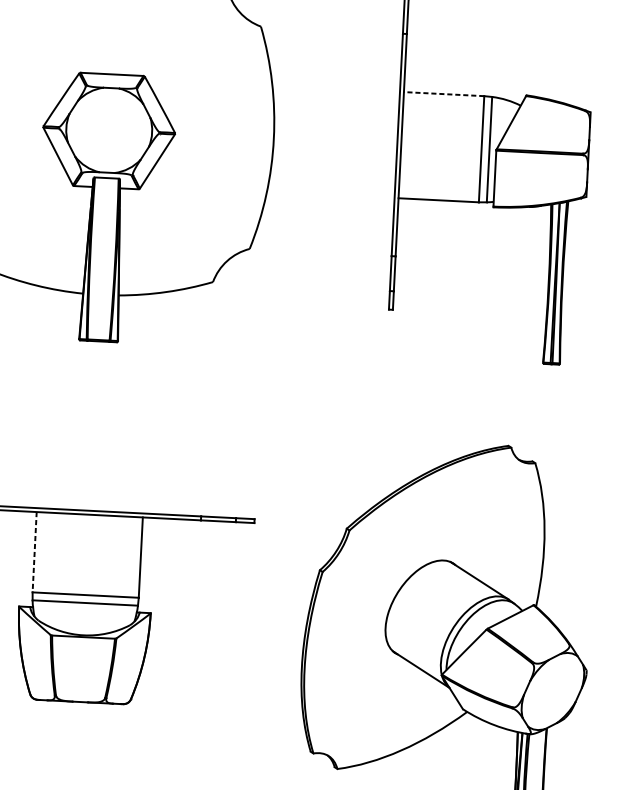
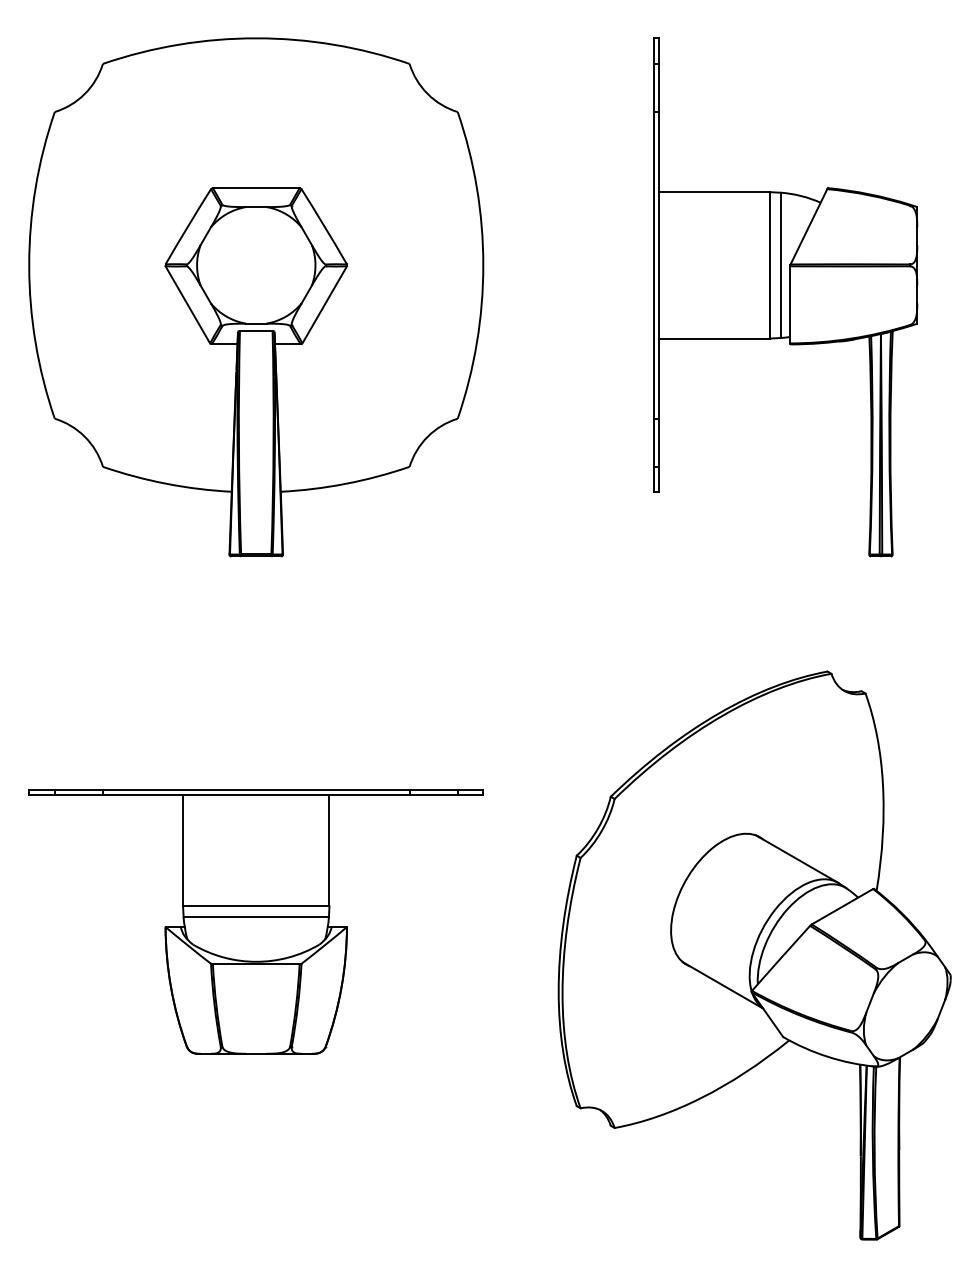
line: (443, 94) -> (713, 192), dashed -> solid
line: (34, 552) -> (183, 851), dashed -> solid

